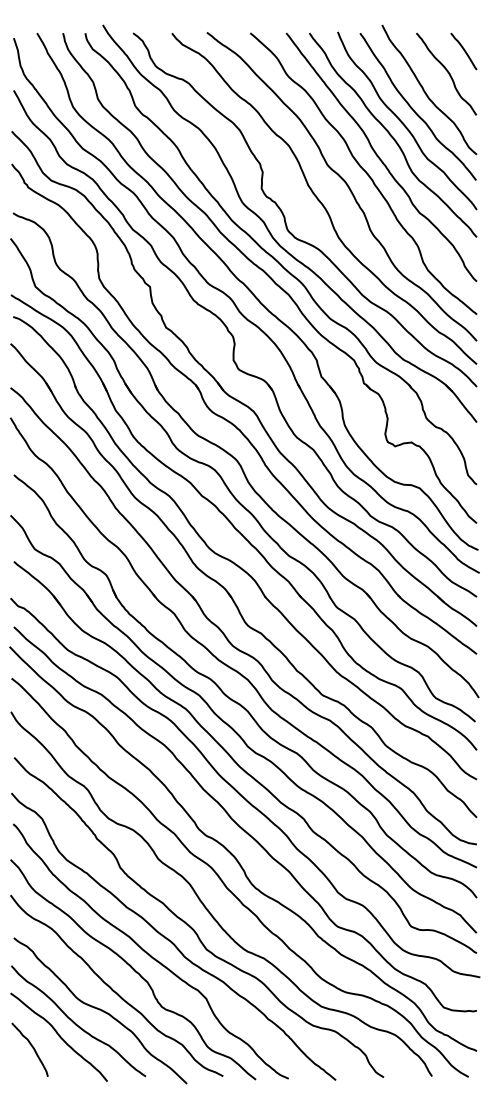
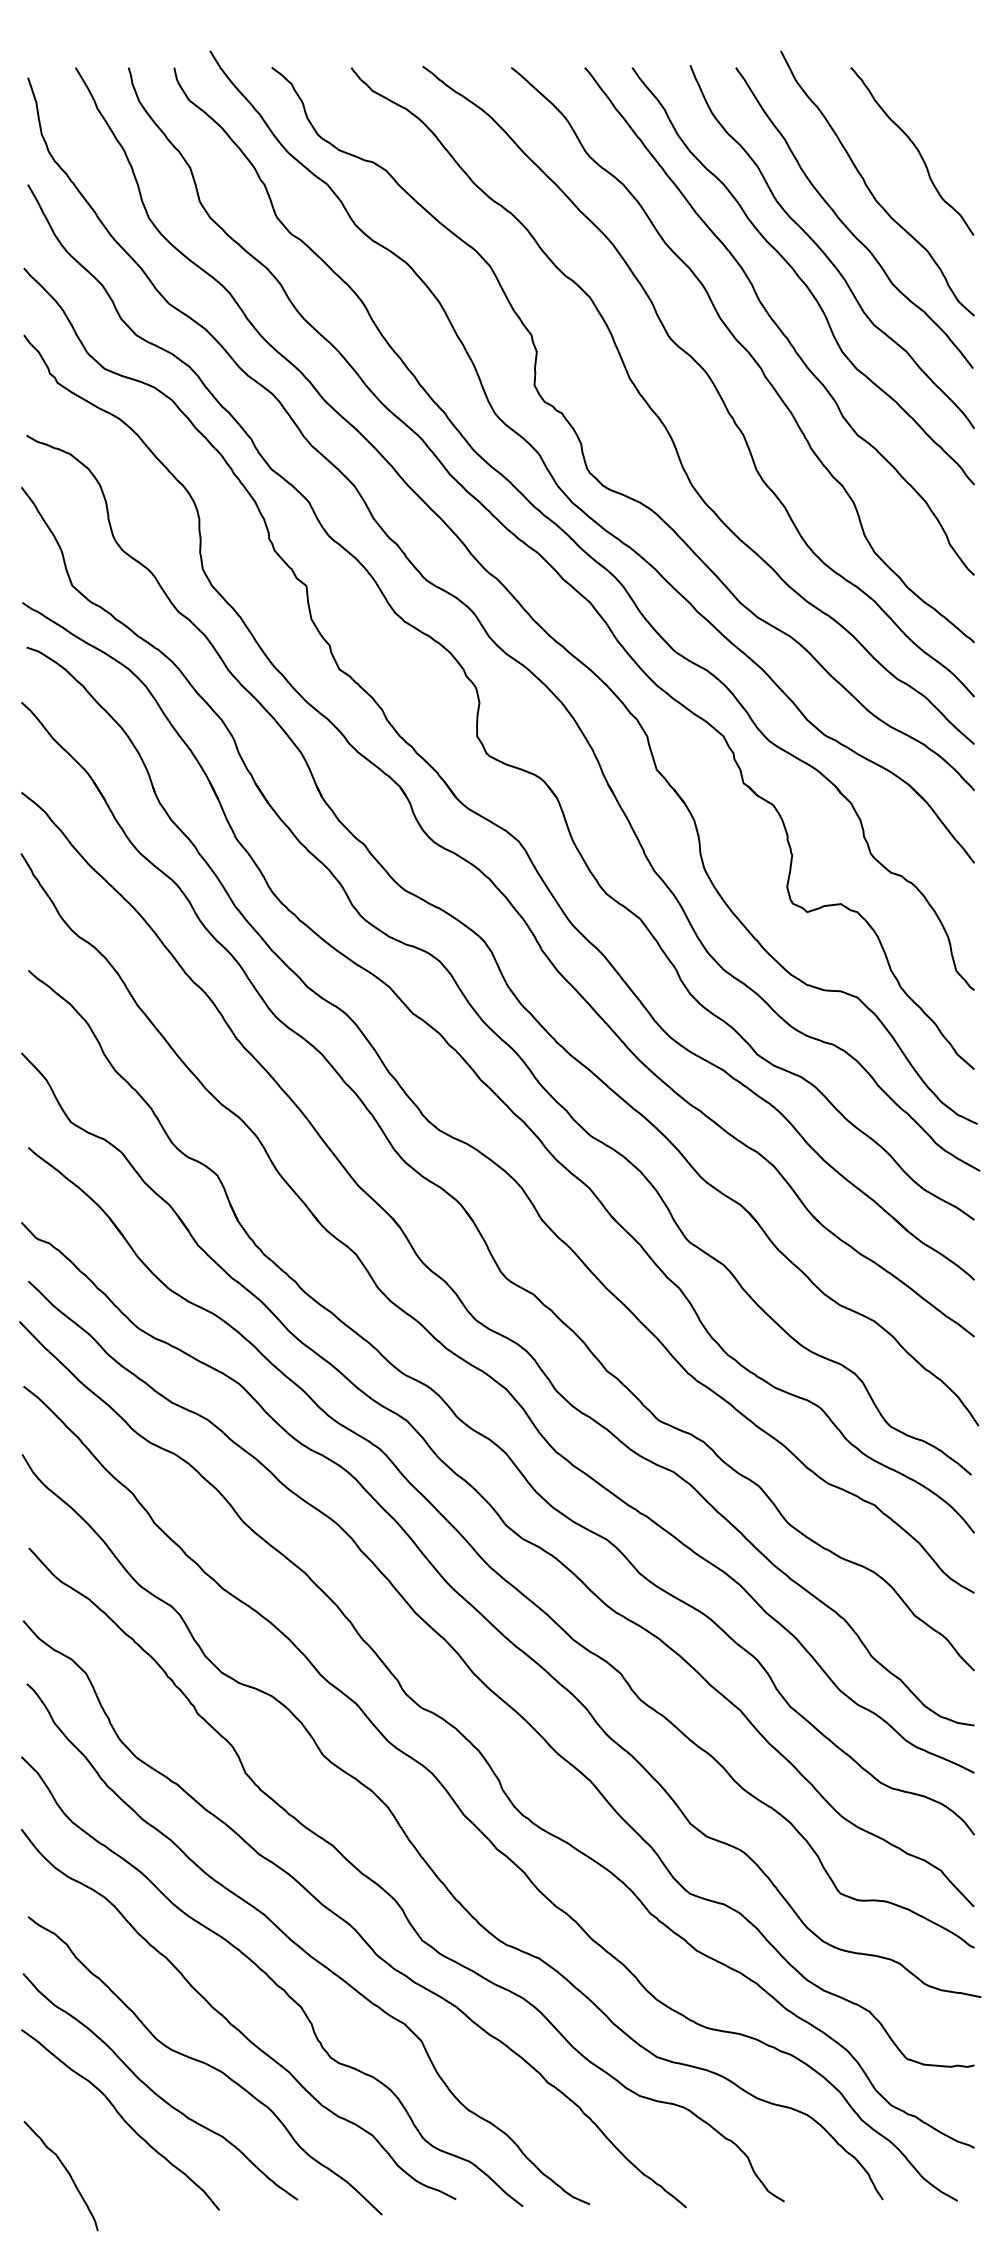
curve: (463, 50) -> (947, 102), removed
curve: (32, 1048) -> (66, 2173), moved

